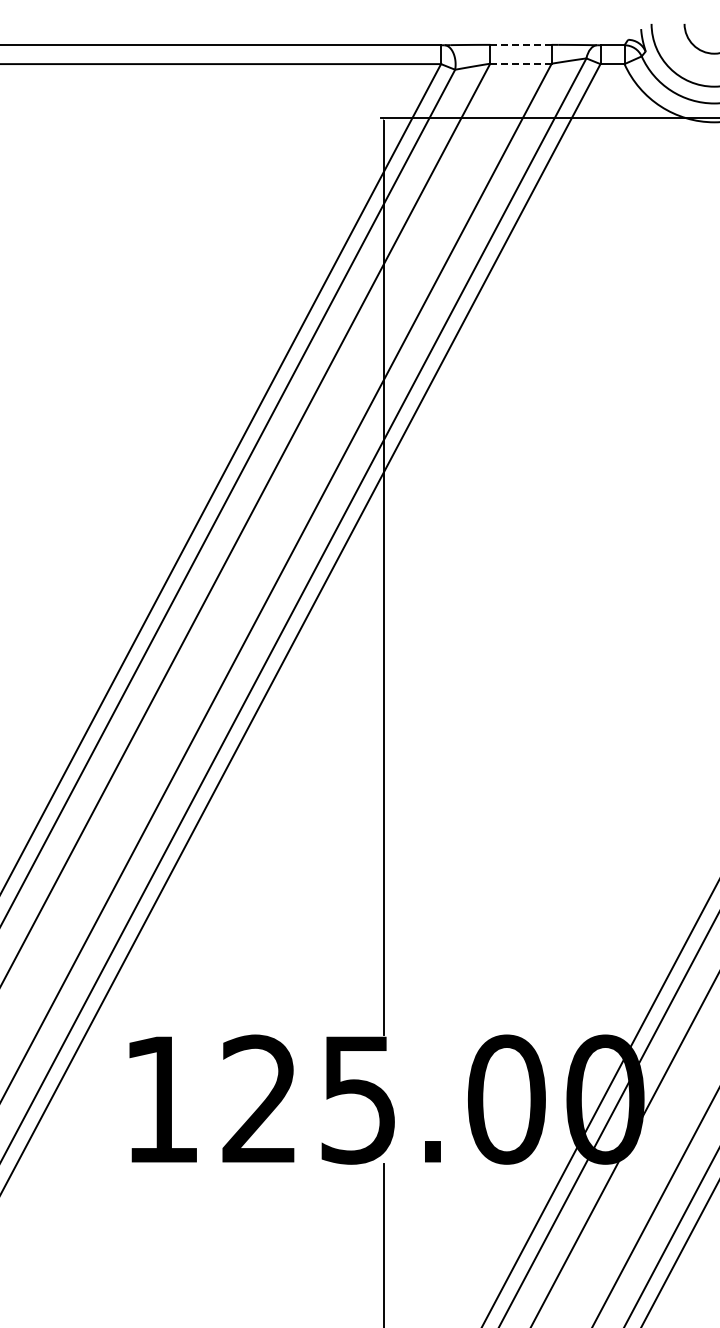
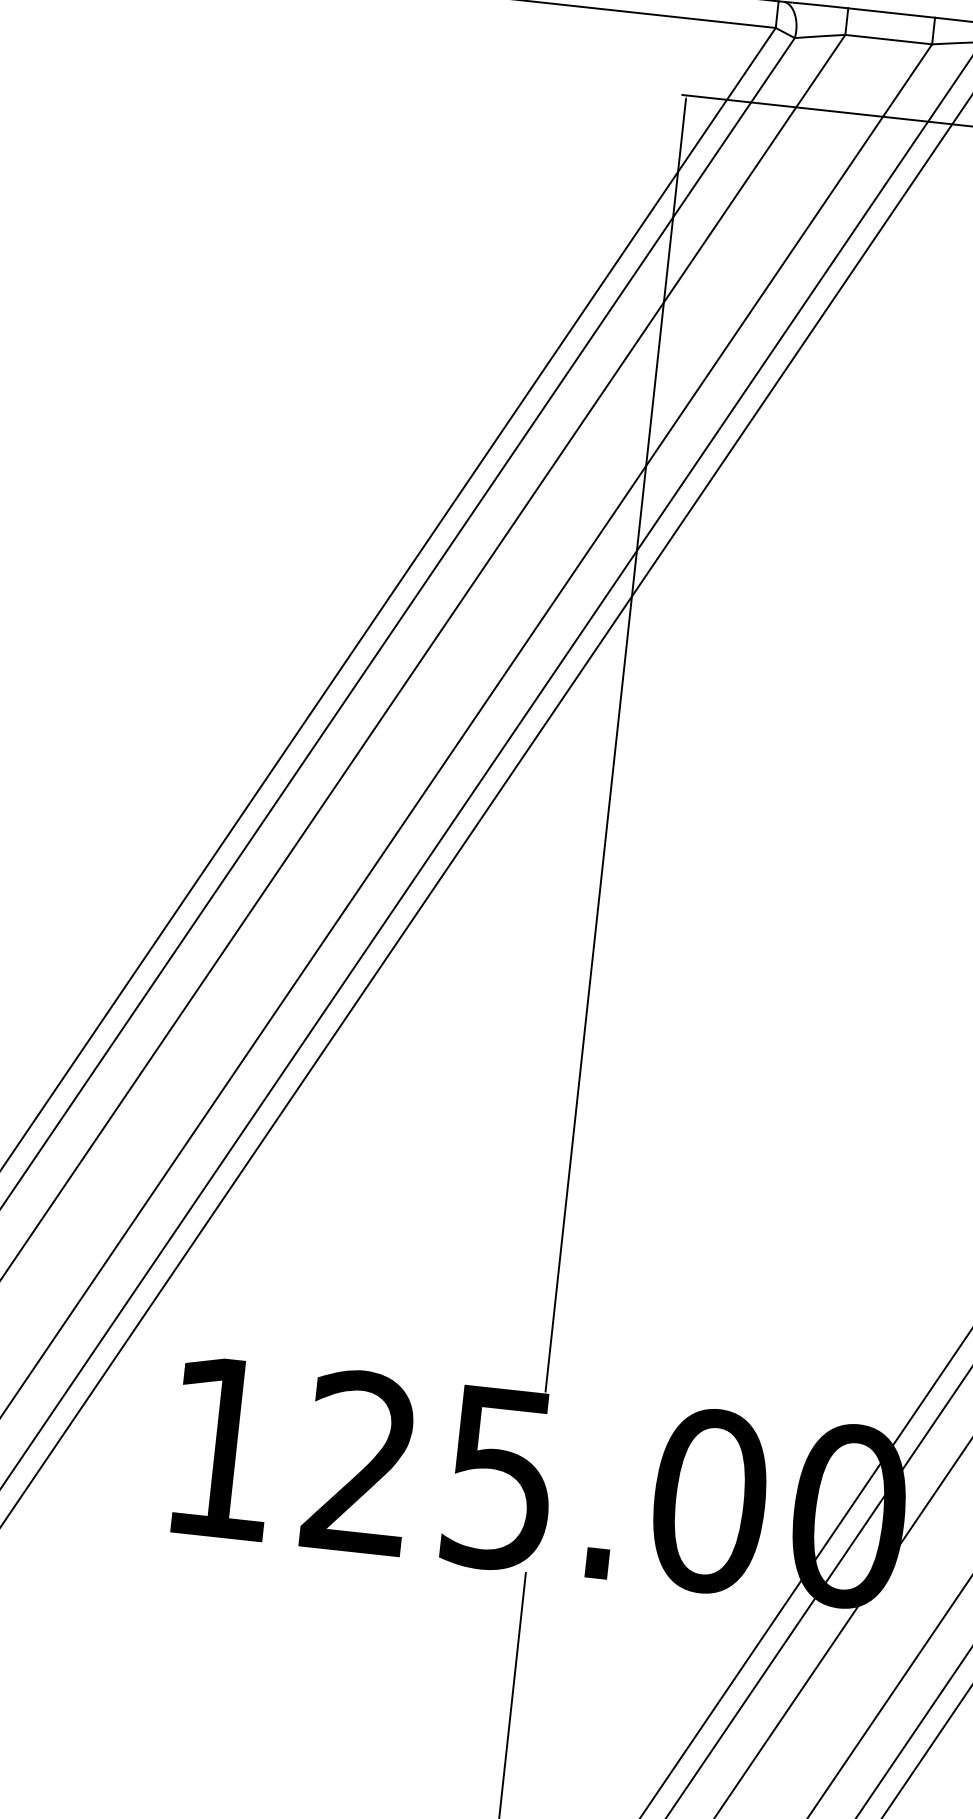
line: (521, 44) -> (892, 12), dashed -> solid
line: (521, 63) -> (889, 39), dashed -> solid

